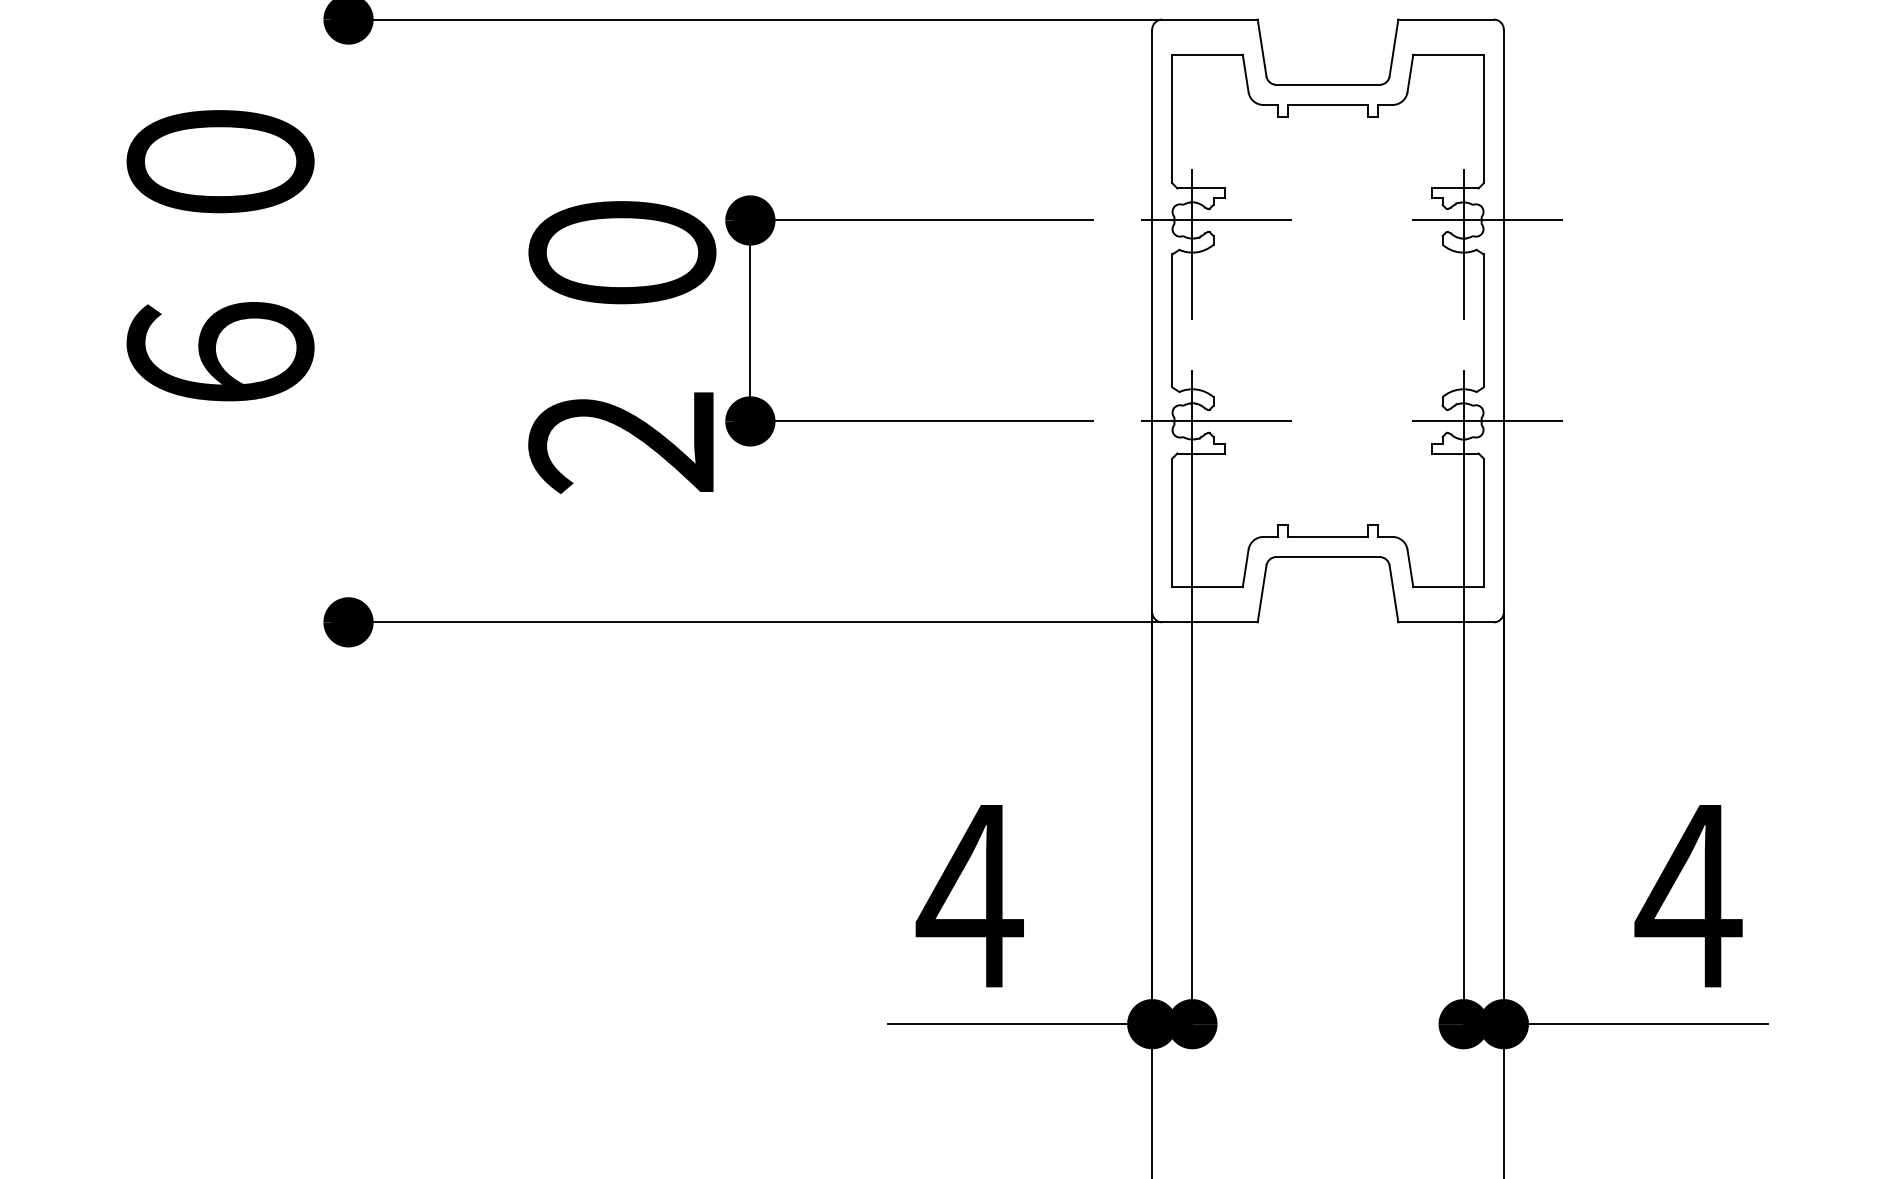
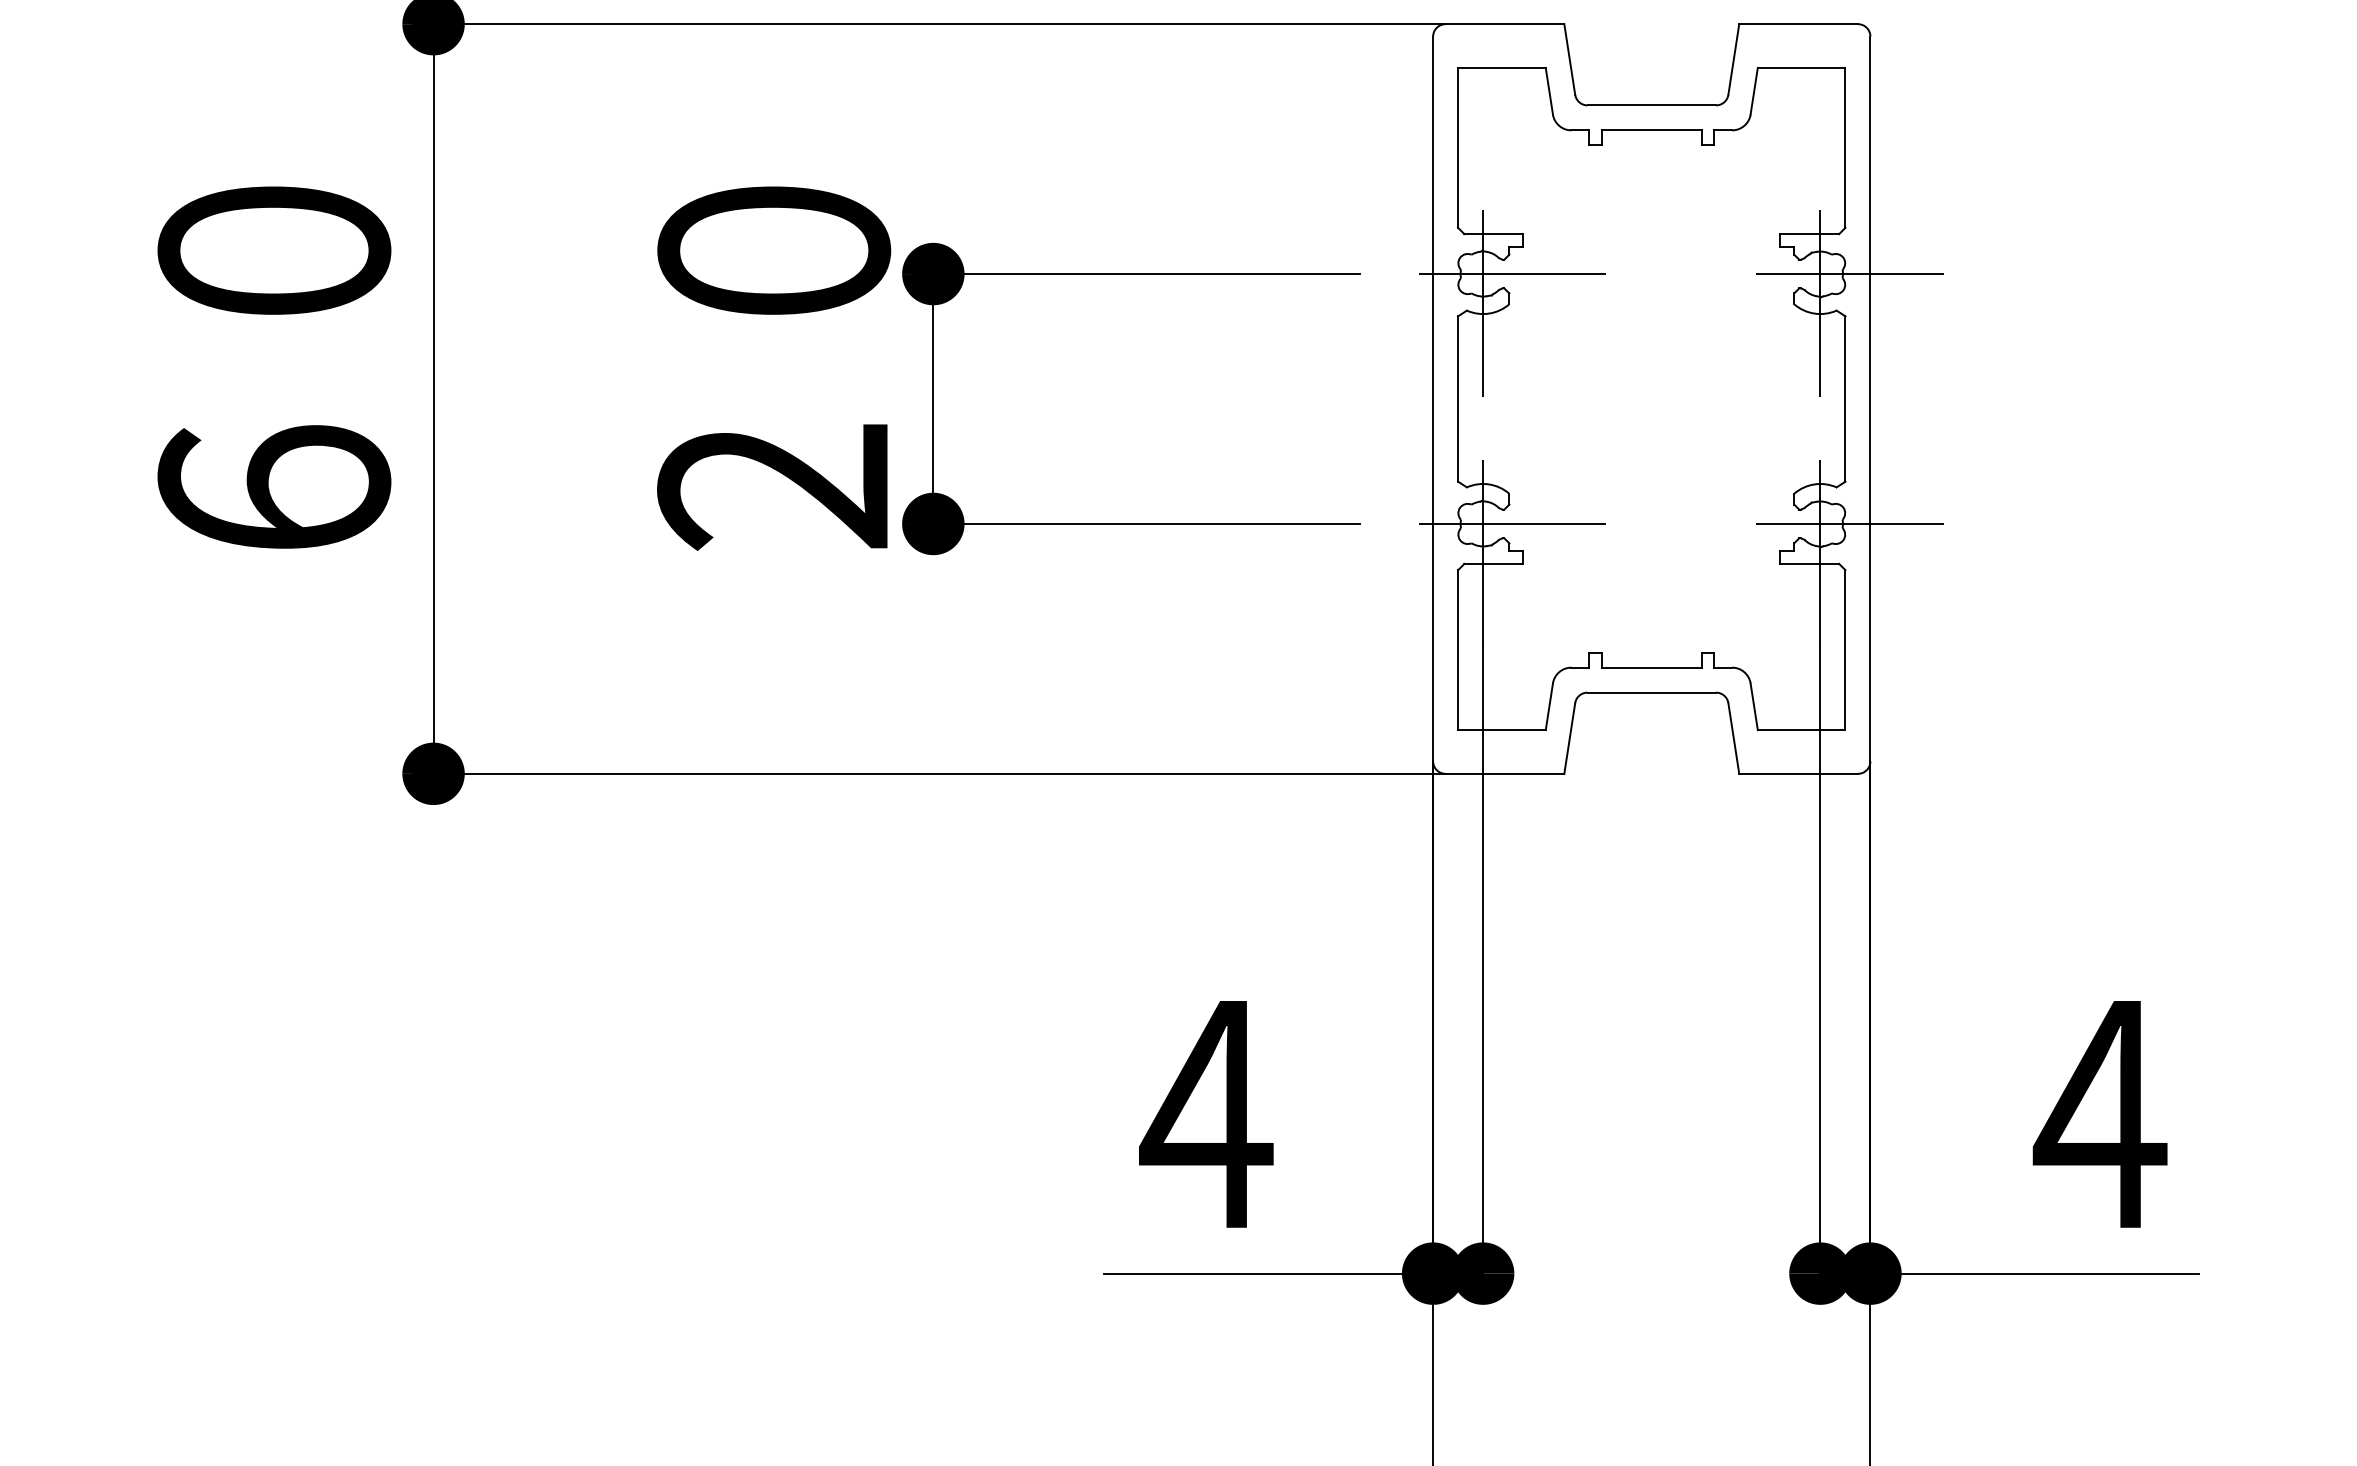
text: (220, 255) -> (274, 367), moved
line: (348, 320) -> (433, 398), added
text: (622, 347) -> (774, 368), moved

